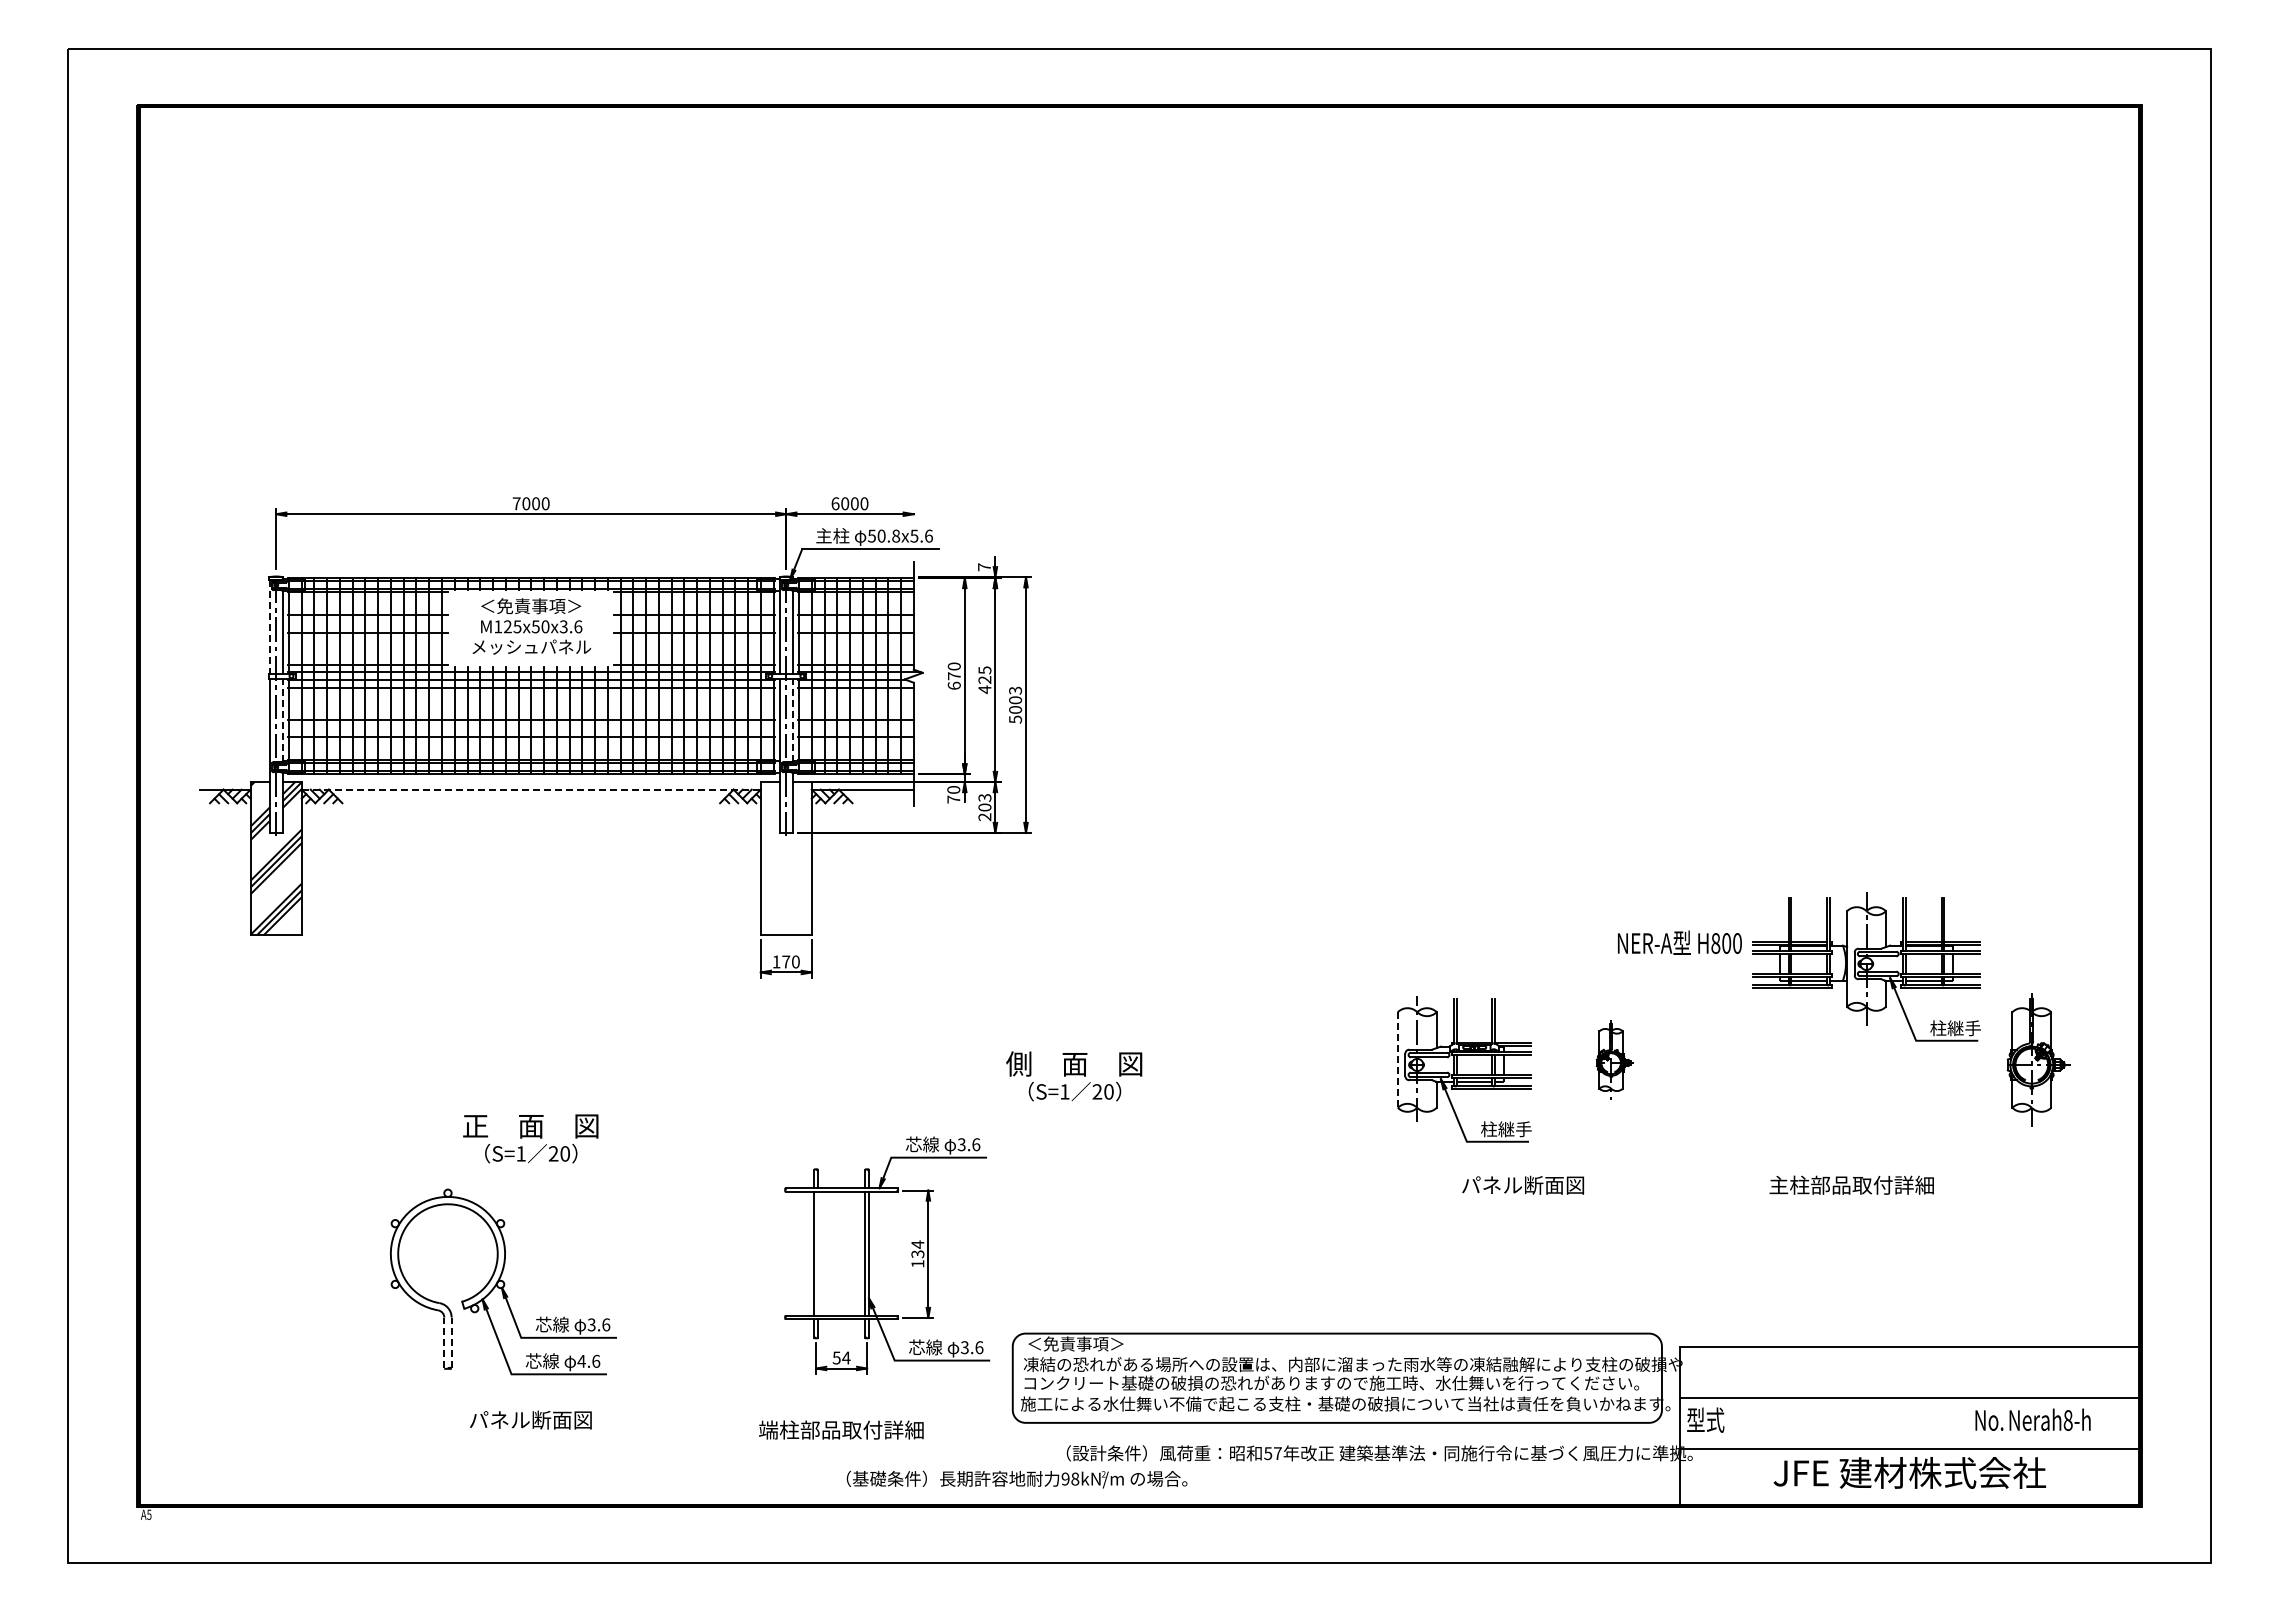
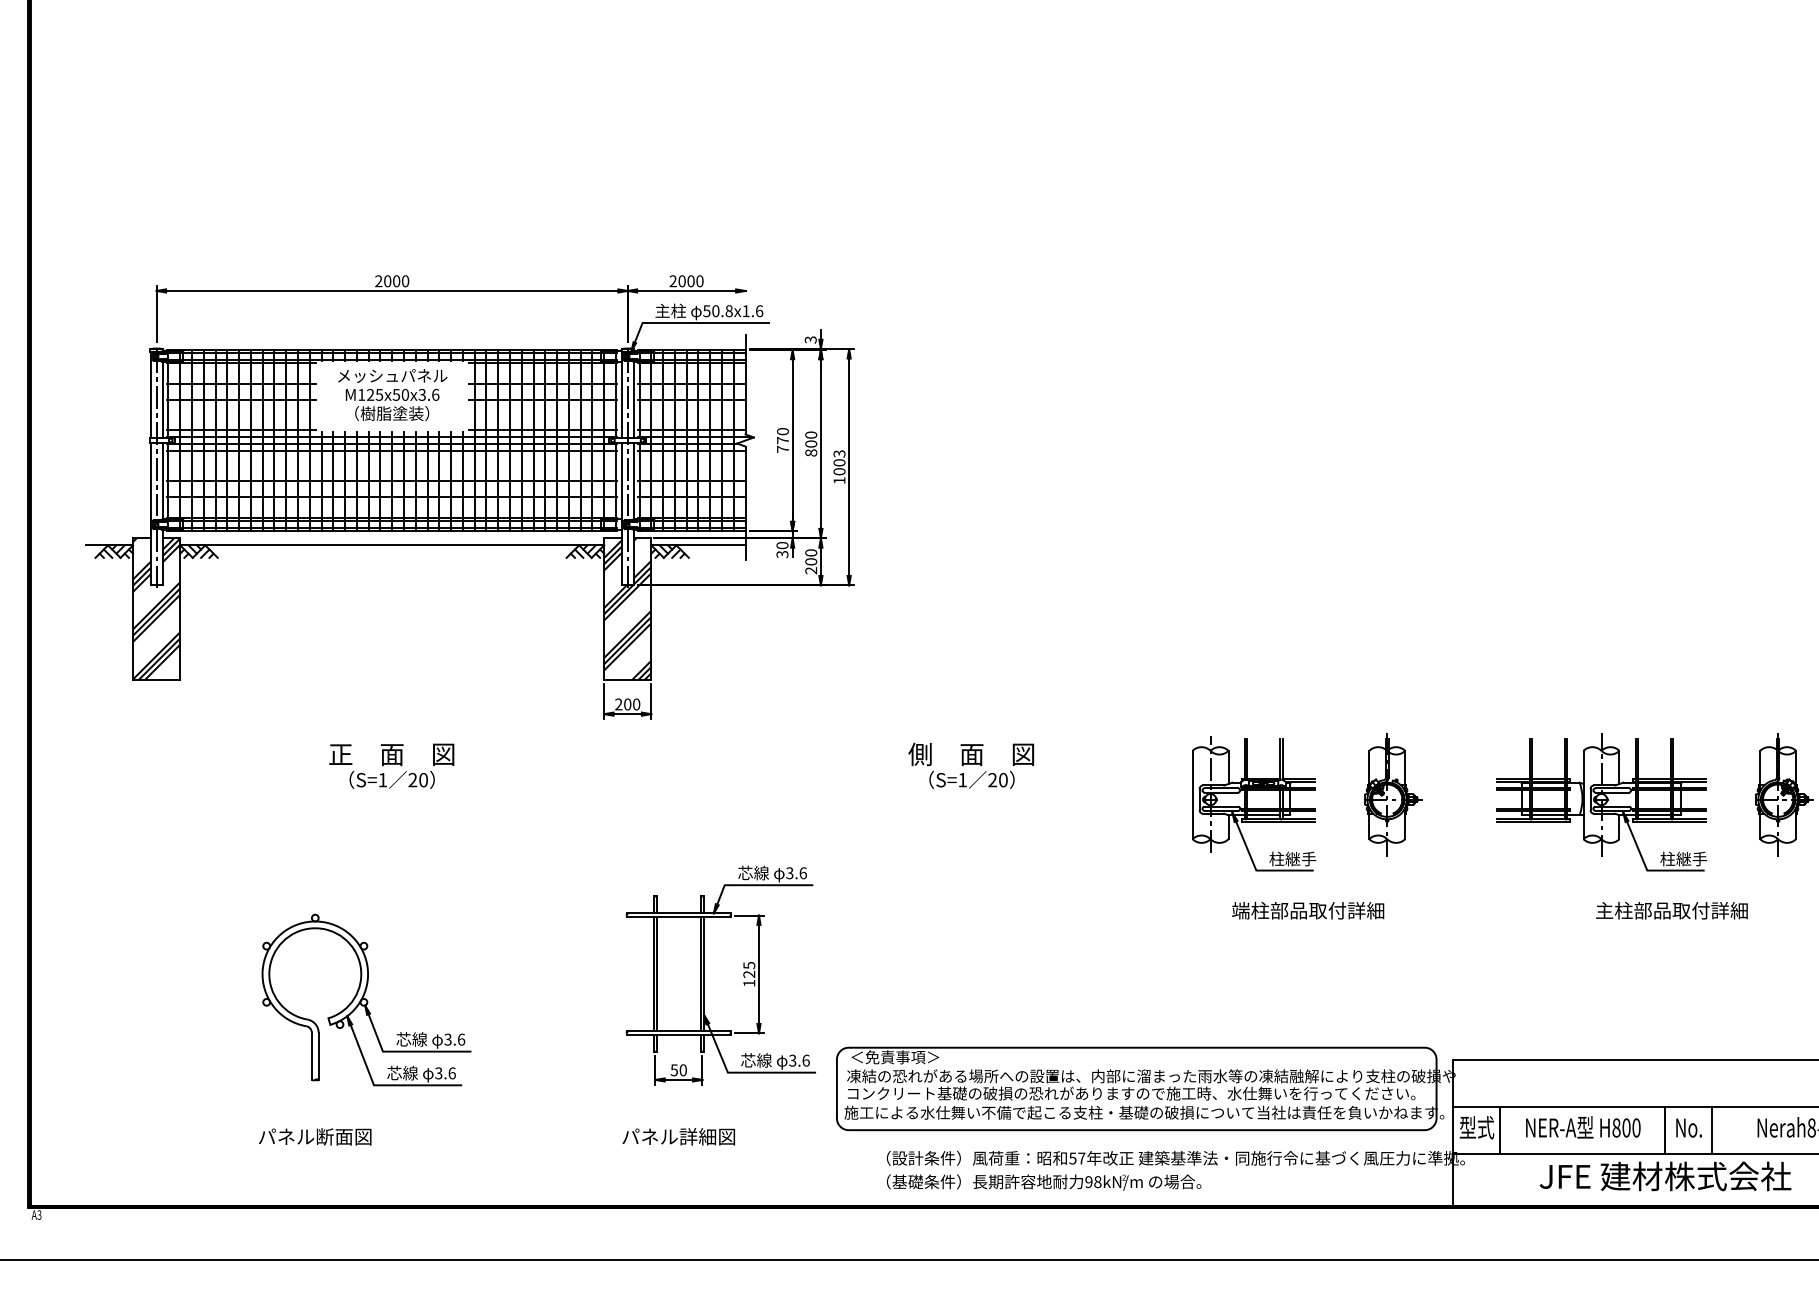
text: (516, 503) -> (378, 281), 7000 -> 2000
text: (835, 503) -> (673, 281), 6000 -> 2000
text: (914, 535) -> (746, 310), 50.8x5.6 -> 50.8x1.6
text: (983, 567) -> (809, 340), 7 -> 3
text: (531, 606) -> (392, 376), ＜免責事項＞ -> メッシュパネル
line: (269, 626) -> (150, 394), dashed -> solid
text: (531, 646) -> (392, 413), メッシュパネル -> （樹脂塗装）
text: (984, 680) -> (810, 444), 425 -> 800
text: (953, 685) -> (782, 449), 670 -> 770
line: (282, 719) -> (162, 480), dashed -> solid
line: (792, 719) -> (633, 480), dashed -> solid
text: (1015, 719) -> (839, 480), 5003 -> 1003
line: (531, 789) -> (392, 545), dashed -> solid
text: (984, 797) -> (810, 552), 203 -> 200
text: (953, 799) -> (782, 554), 70 -> 30
hatch: (785, 858) -> (627, 608), added
text: (1679, 942) -> (1582, 1127), moved
text: (781, 961) -> (623, 704), 170 -> 200
part: (1866, 966) -> (1601, 801), moved
part: (1614, 1059) -> (1392, 794), size x1.67
line: (1397, 1060) -> (1192, 795), dashed -> solid
text: (1074, 1076) -> (971, 765), moved
text: (530, 1138) -> (391, 765), moved
text: (1522, 1184) -> (1307, 910), パネル断面図 -> 端柱部品取付詳細
text: (1851, 1184) -> (1671, 910), moved
text: (917, 1249) -> (748, 970), 134 -> 125
line: (817, 1253) -> (656, 973), added
line: (444, 1342) -> (312, 1055), dashed -> solid
line: (451, 1342) -> (318, 1055), dashed -> solid
text: (846, 1357) -> (683, 1069), 54 -> 50
text: (581, 1360) -> (438, 1072), 4.6 -> 3.6
text: (530, 1419) -> (314, 1136), moved
text: (1989, 1420) -> (1689, 1127), moved
line: (1731, 1422) -> (1500, 1129), added
line: (1909, 1422) -> (1665, 1129), added
line: (1960, 1422) -> (1712, 1129), added
text: (841, 1429) -> (678, 1136), 端柱部品取付詳細 -> パネル詳細図
text: (1016, 1479) -> (1043, 1182), moved
text: (149, 1514) -> (39, 1214), A5 -> A3

